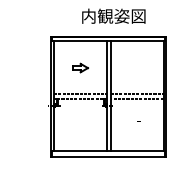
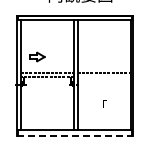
part: (80, 67) -> (37, 56), moved
line: (136, 98) -> (103, 77), removed
line: (108, 157) -> (75, 136), solid -> dashed

